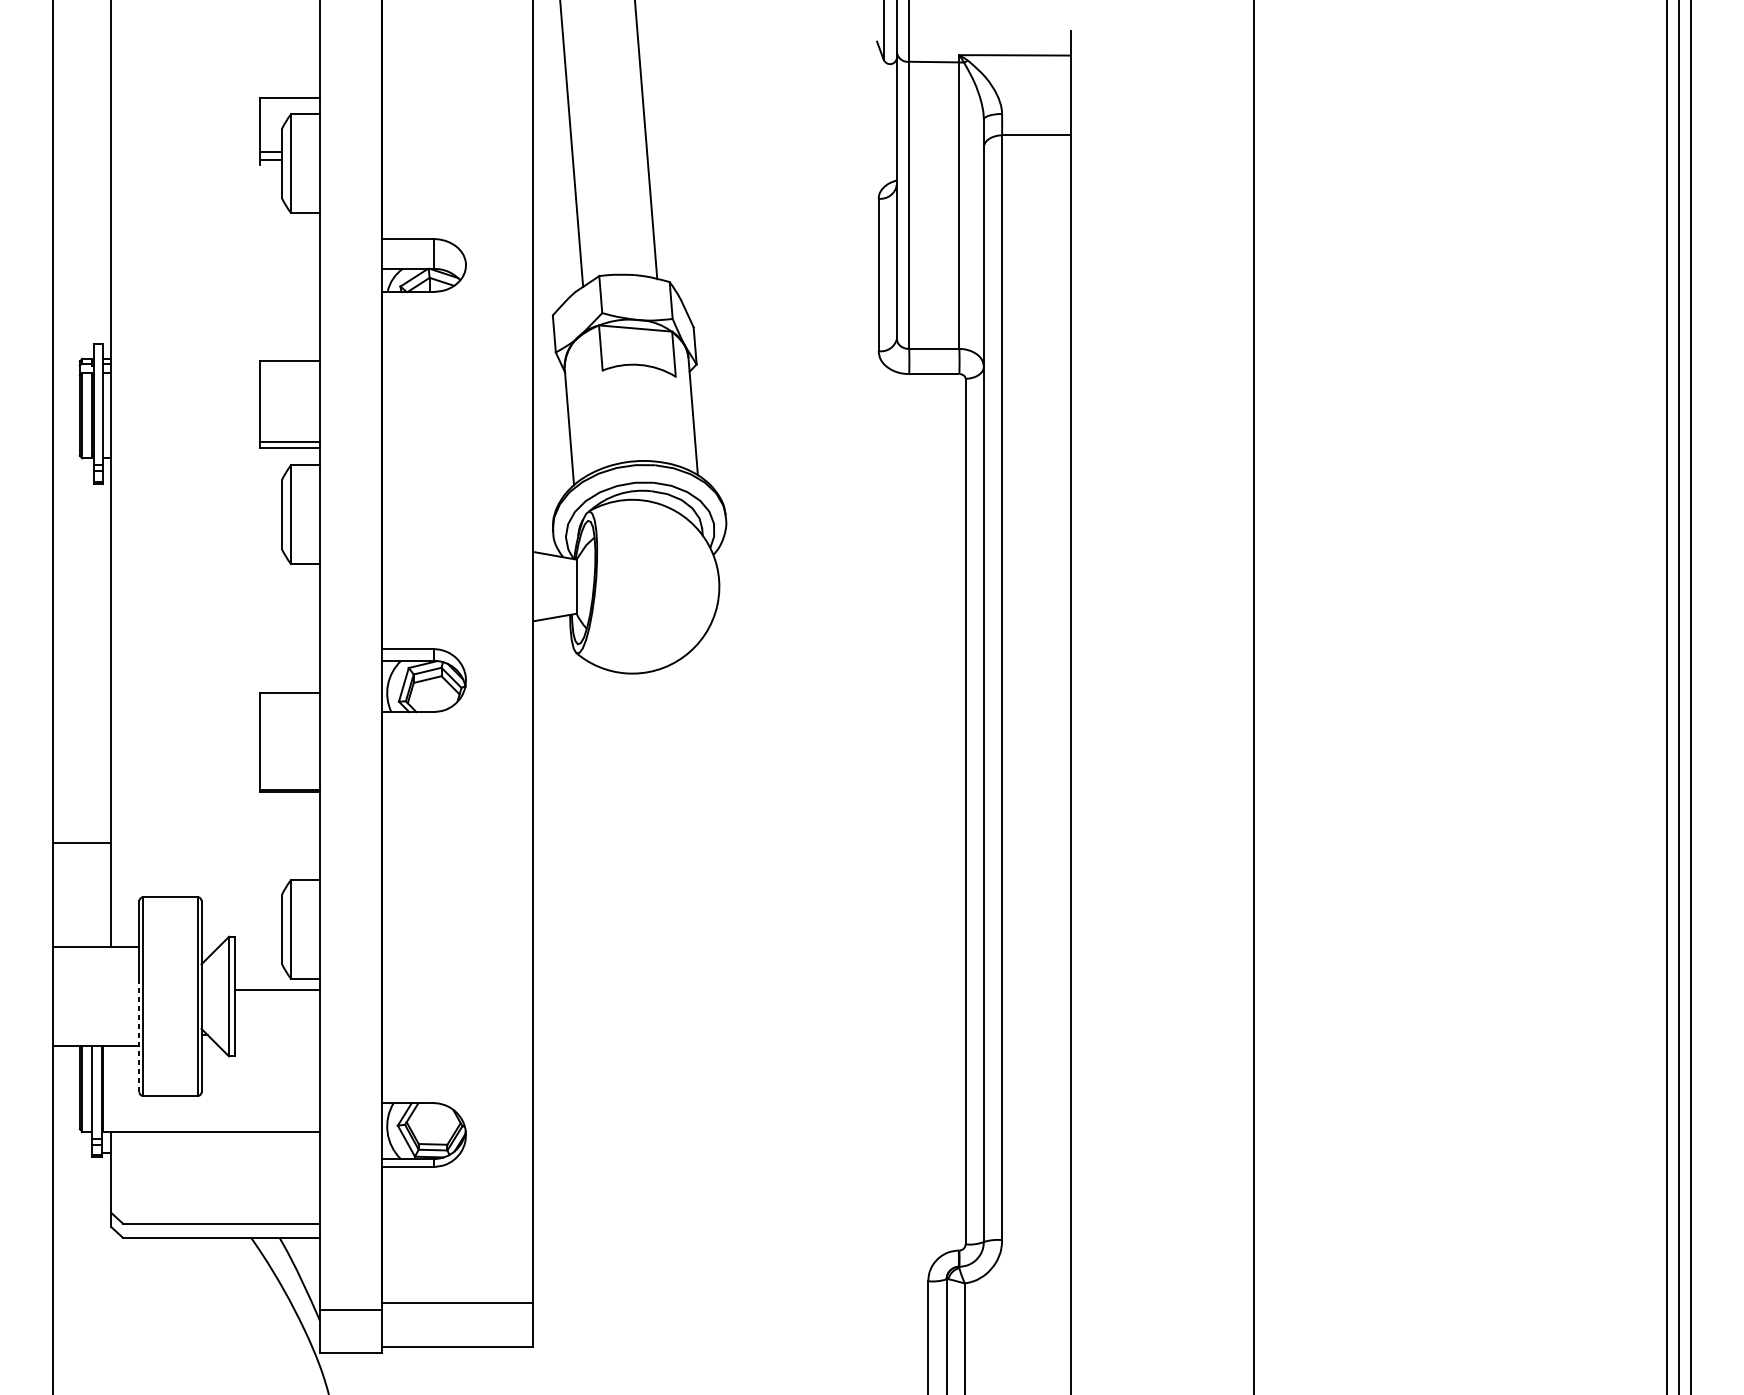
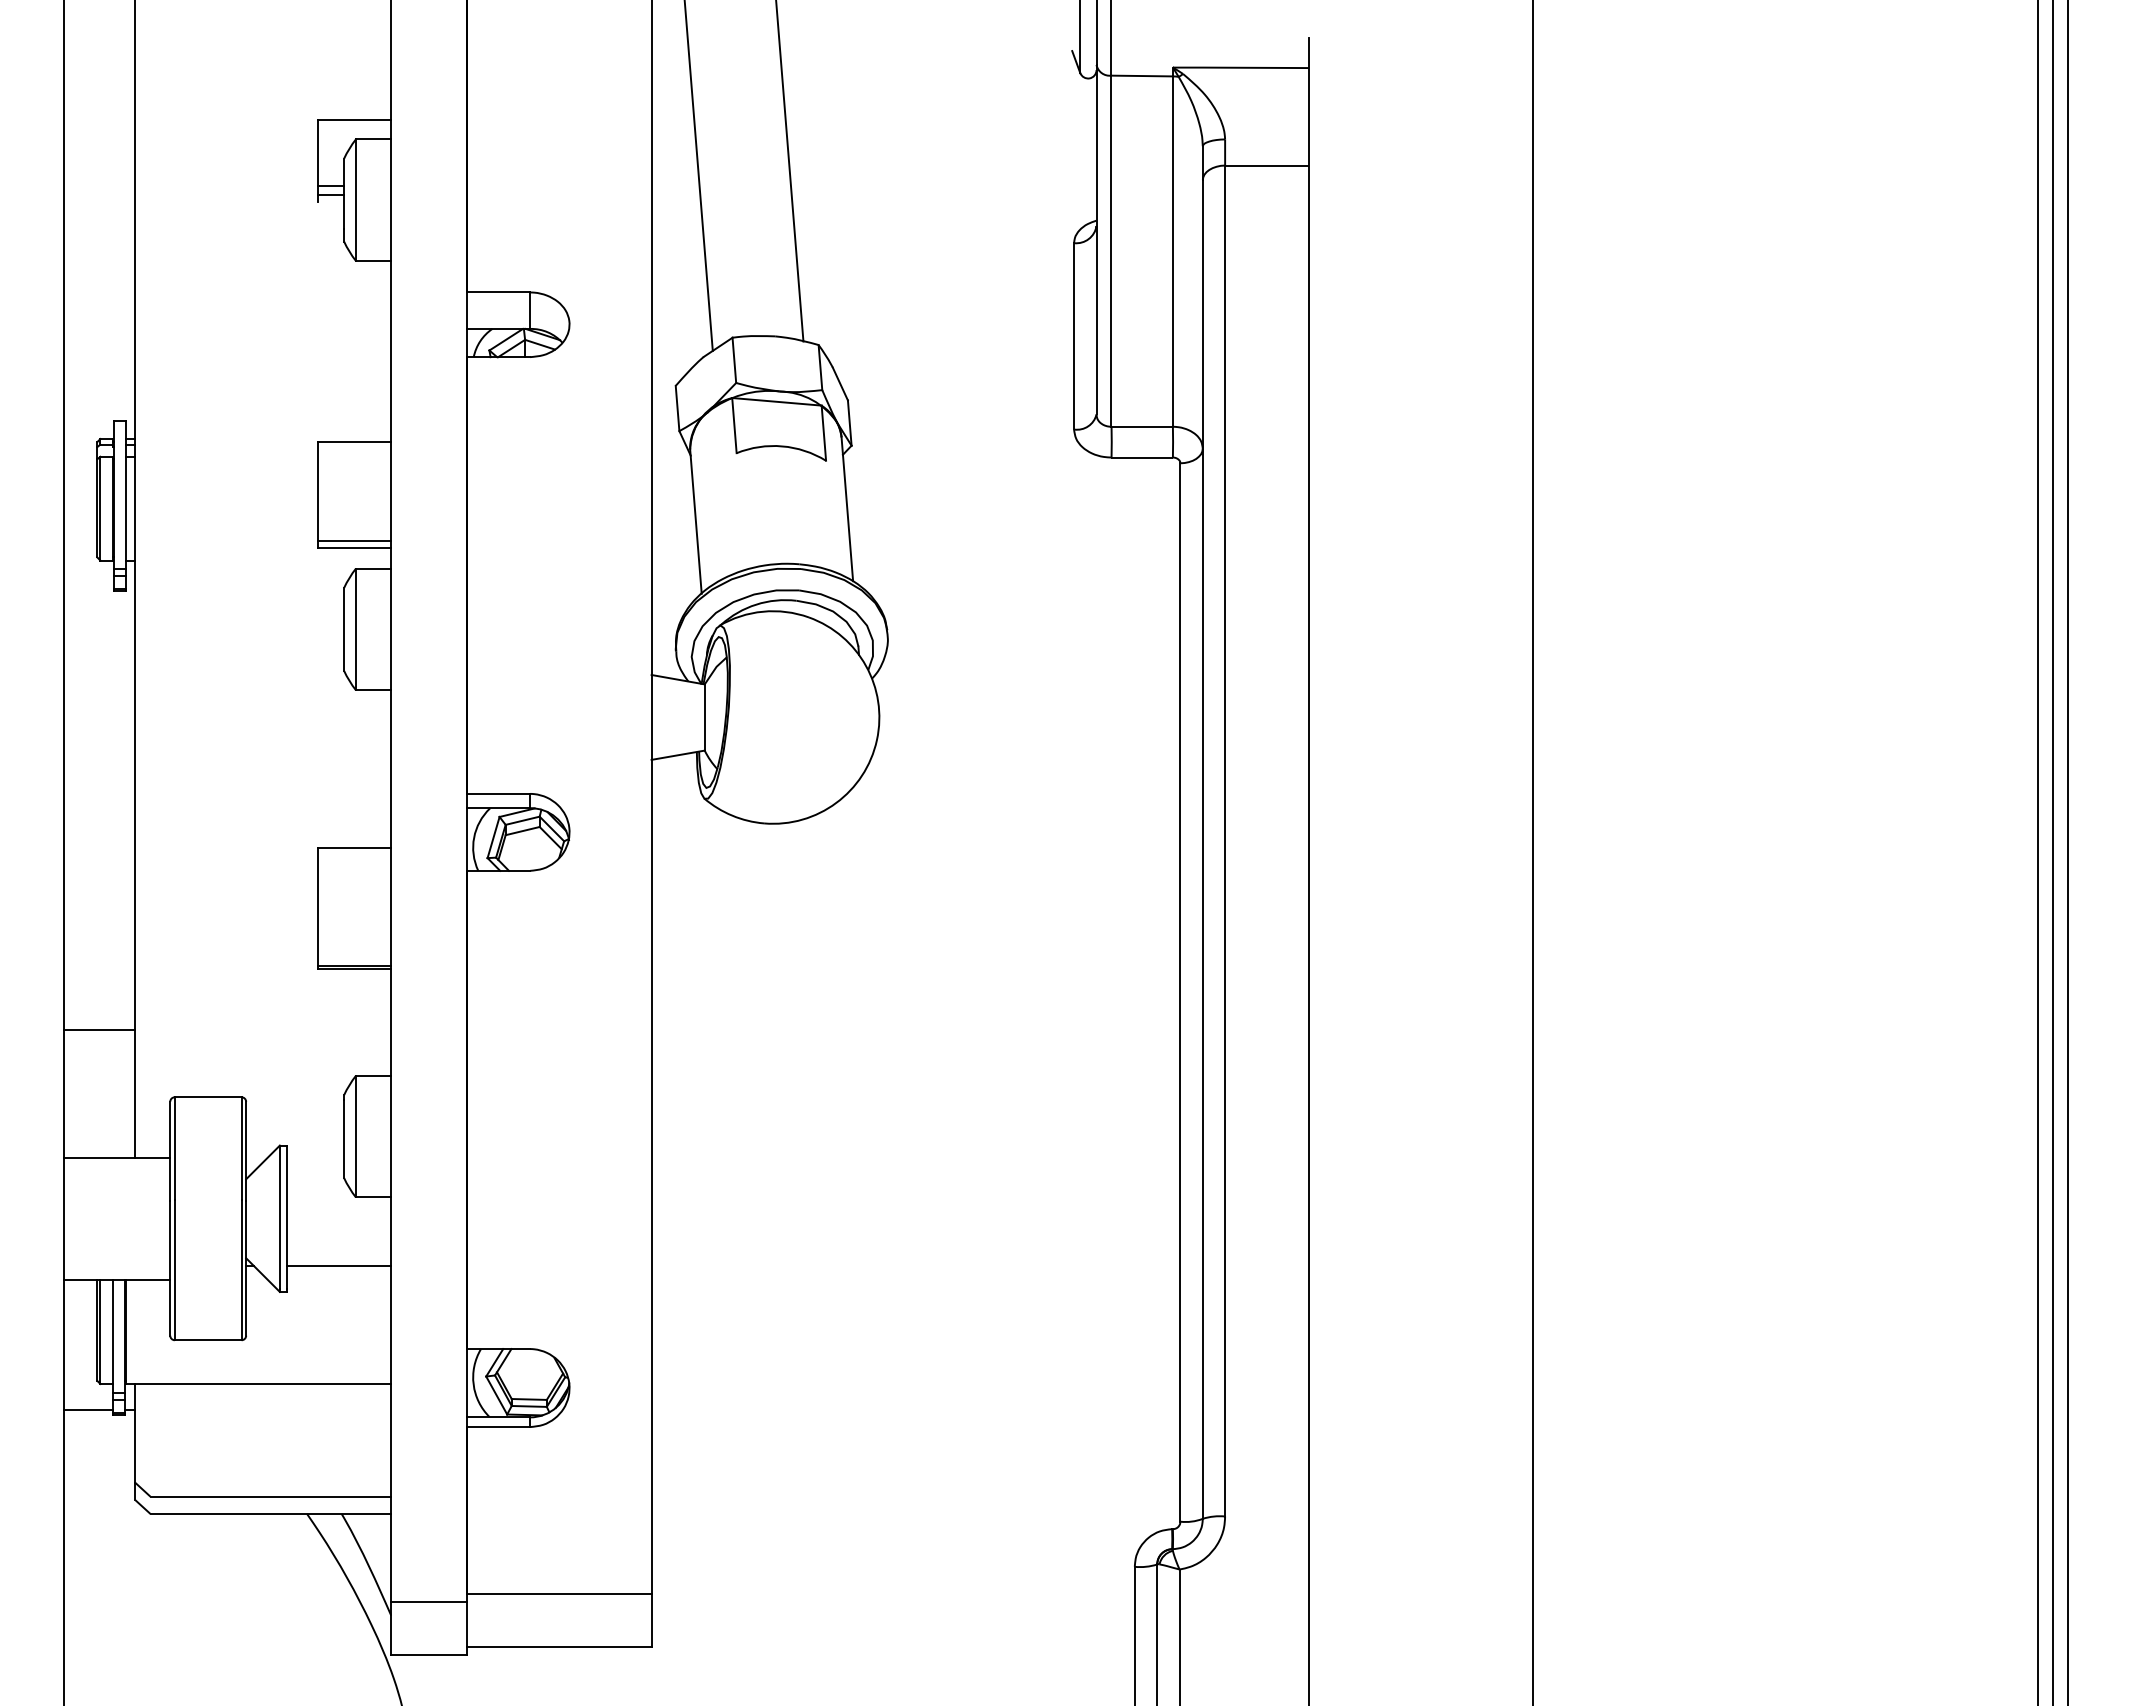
line: (277, 989) -> (339, 1265), moved
line: (139, 1037) -> (170, 1268), dashed -> solid
line: (71, 1153) -> (87, 1410), added

